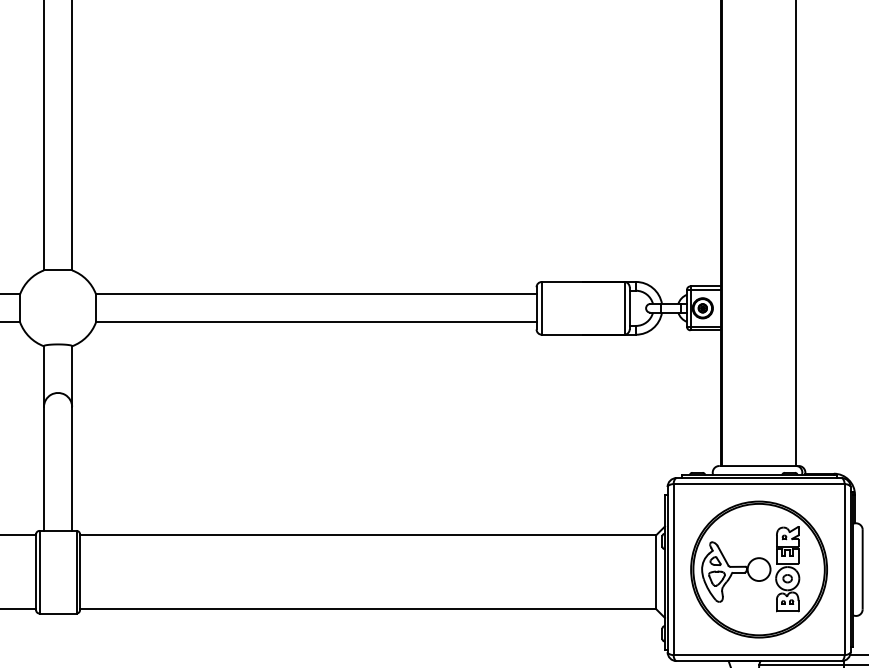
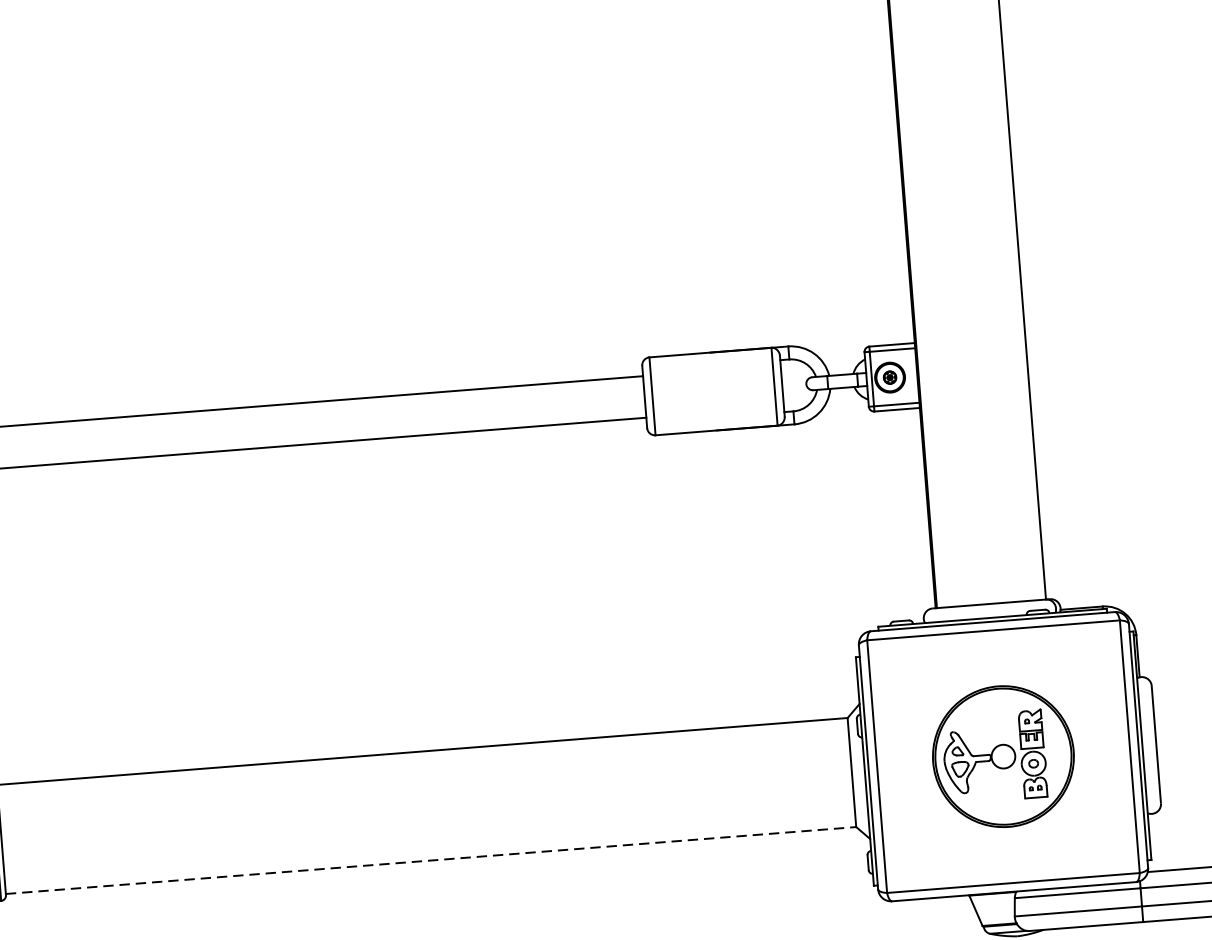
part: (758, 569) -> (1002, 756), size x0.7
line: (368, 609) -> (431, 860), solid -> dashed

